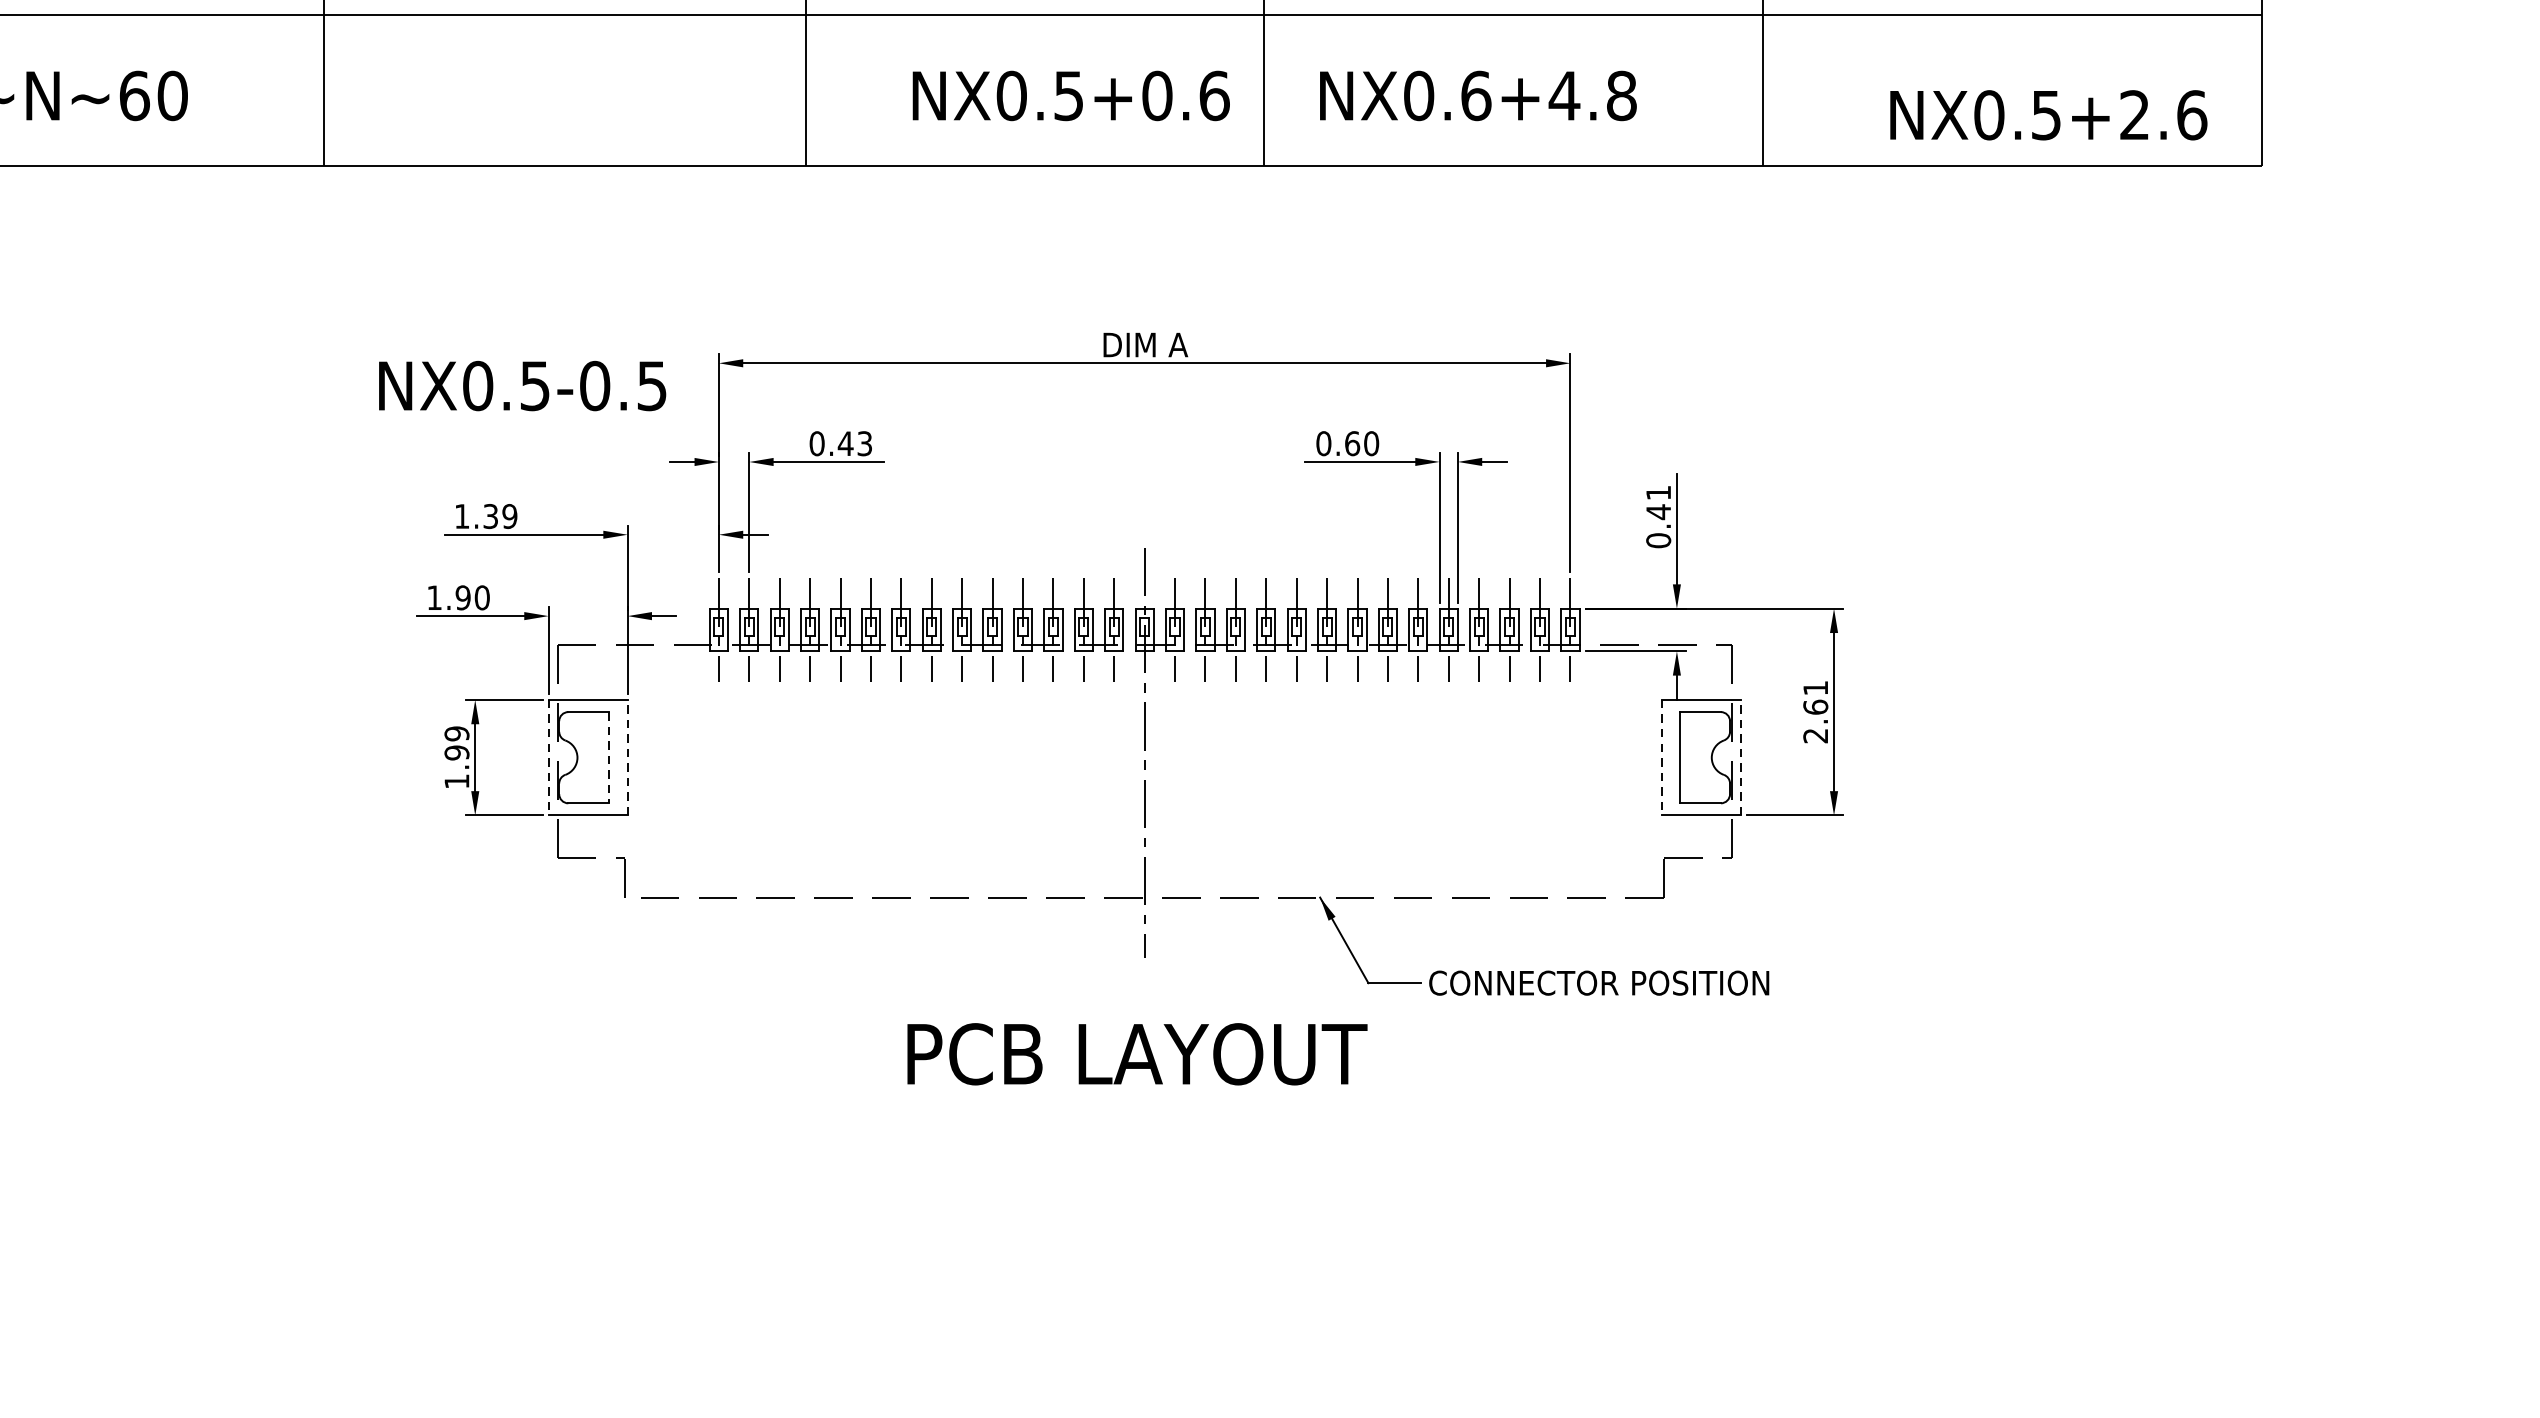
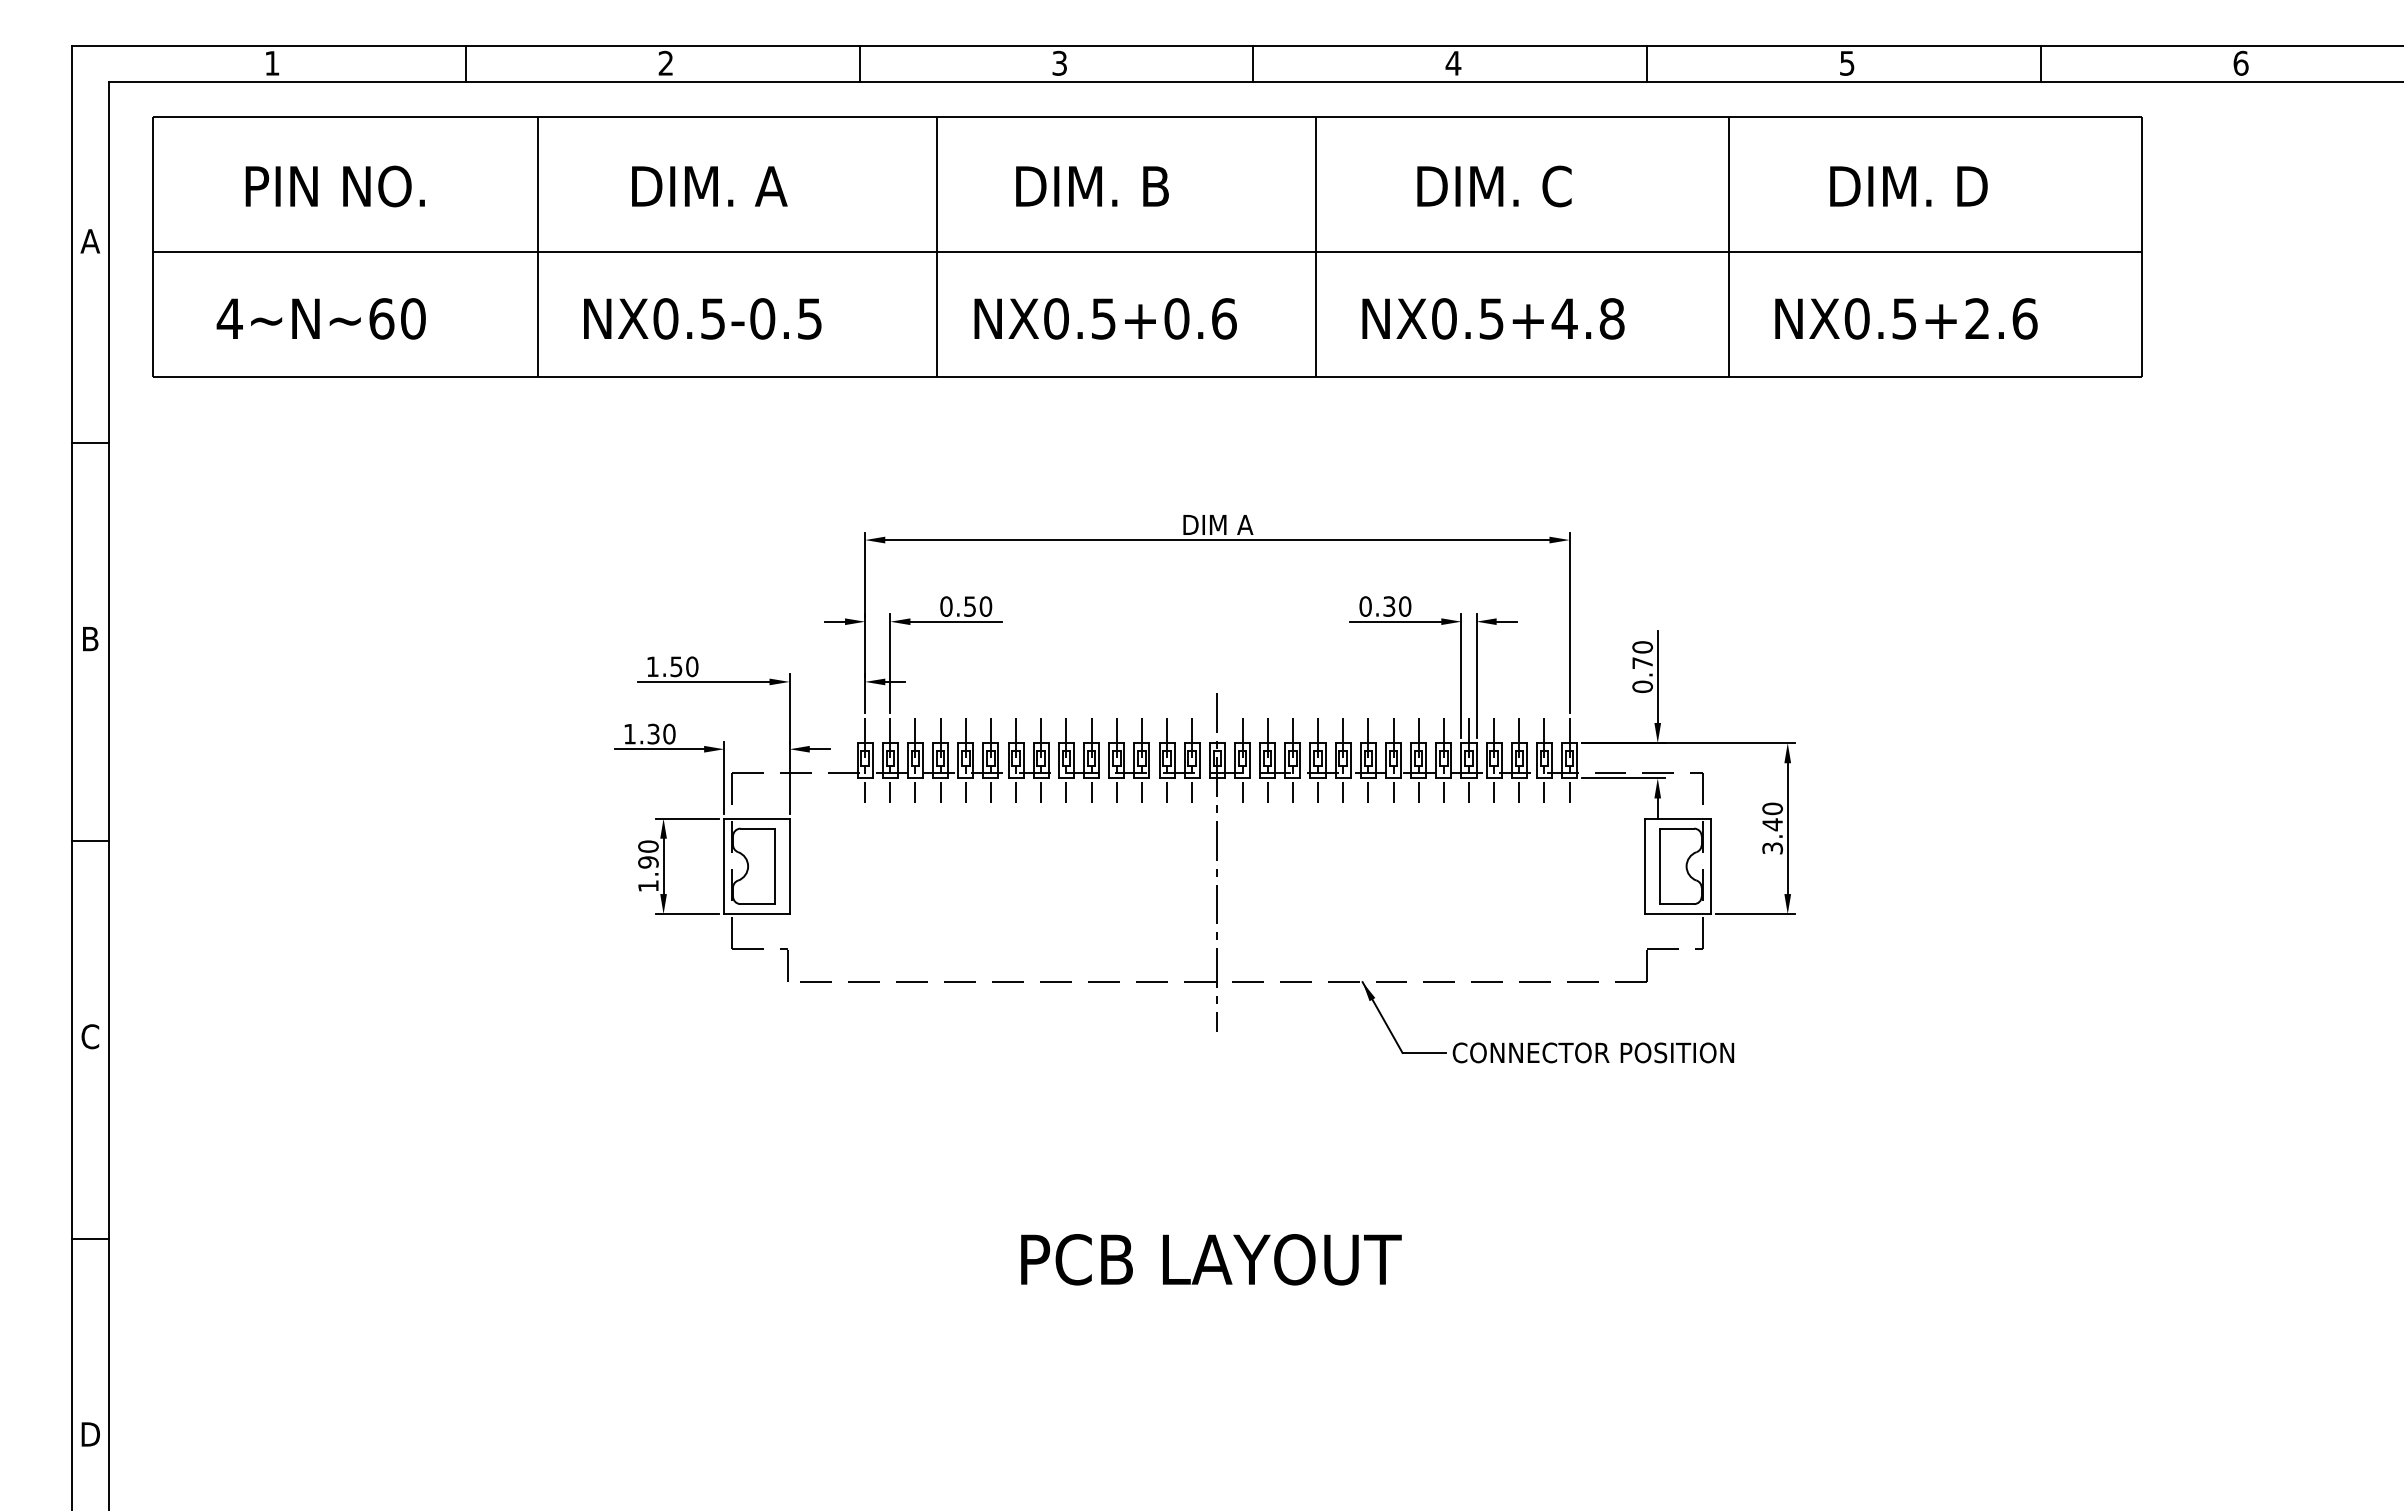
text: (1071, 95) -> (1105, 318), moved
text: (1475, 95) -> (1491, 318), NX0.6+4.8 -> NX0.5+4.8
text: (2048, 114) -> (1906, 318), moved
text: (522, 385) -> (702, 318), moved
text: (854, 443) -> (977, 606), 0.43 -> 0.50
text: (1352, 443) -> (1389, 606), 0.60 -> 0.30
text: (1658, 502) -> (1642, 655), 0.41 -> 0.70
text: (500, 516) -> (684, 666), 1.39 -> 1.50
text: (463, 597) -> (653, 733), 1.90 -> 1.30
text: (1815, 711) -> (1772, 828), 2.61 -> 3.40
text: (457, 733) -> (648, 846), 1.99 -> 1.90
line: (548, 757) -> (724, 866), dashed -> solid
line: (609, 757) -> (774, 866), dashed -> solid
line: (627, 757) -> (789, 866), dashed -> solid
line: (1662, 757) -> (1645, 866), dashed -> solid
line: (1740, 757) -> (1710, 866), dashed -> solid
text: (1137, 1053) -> (1211, 1259), moved

